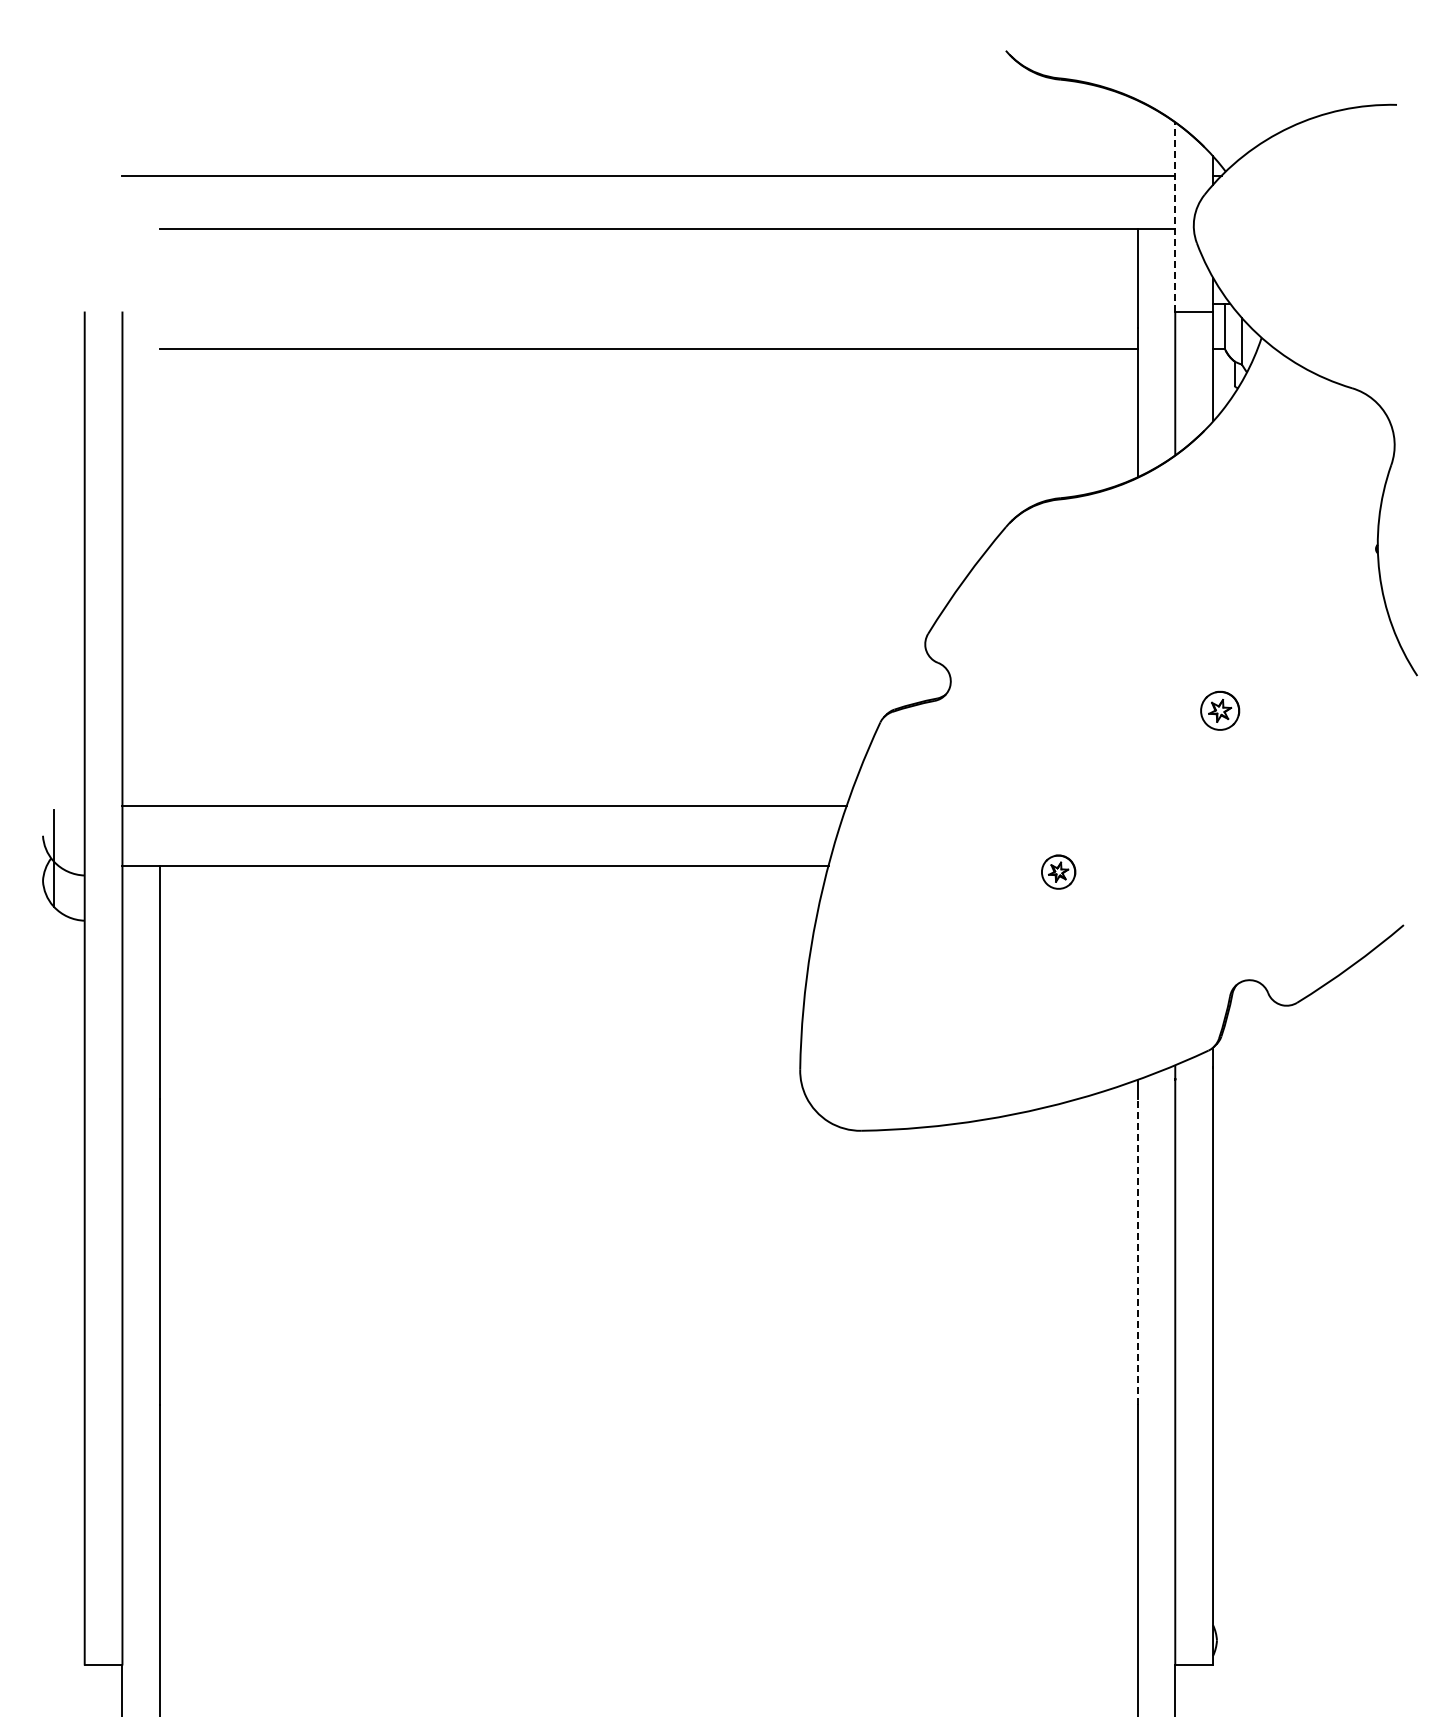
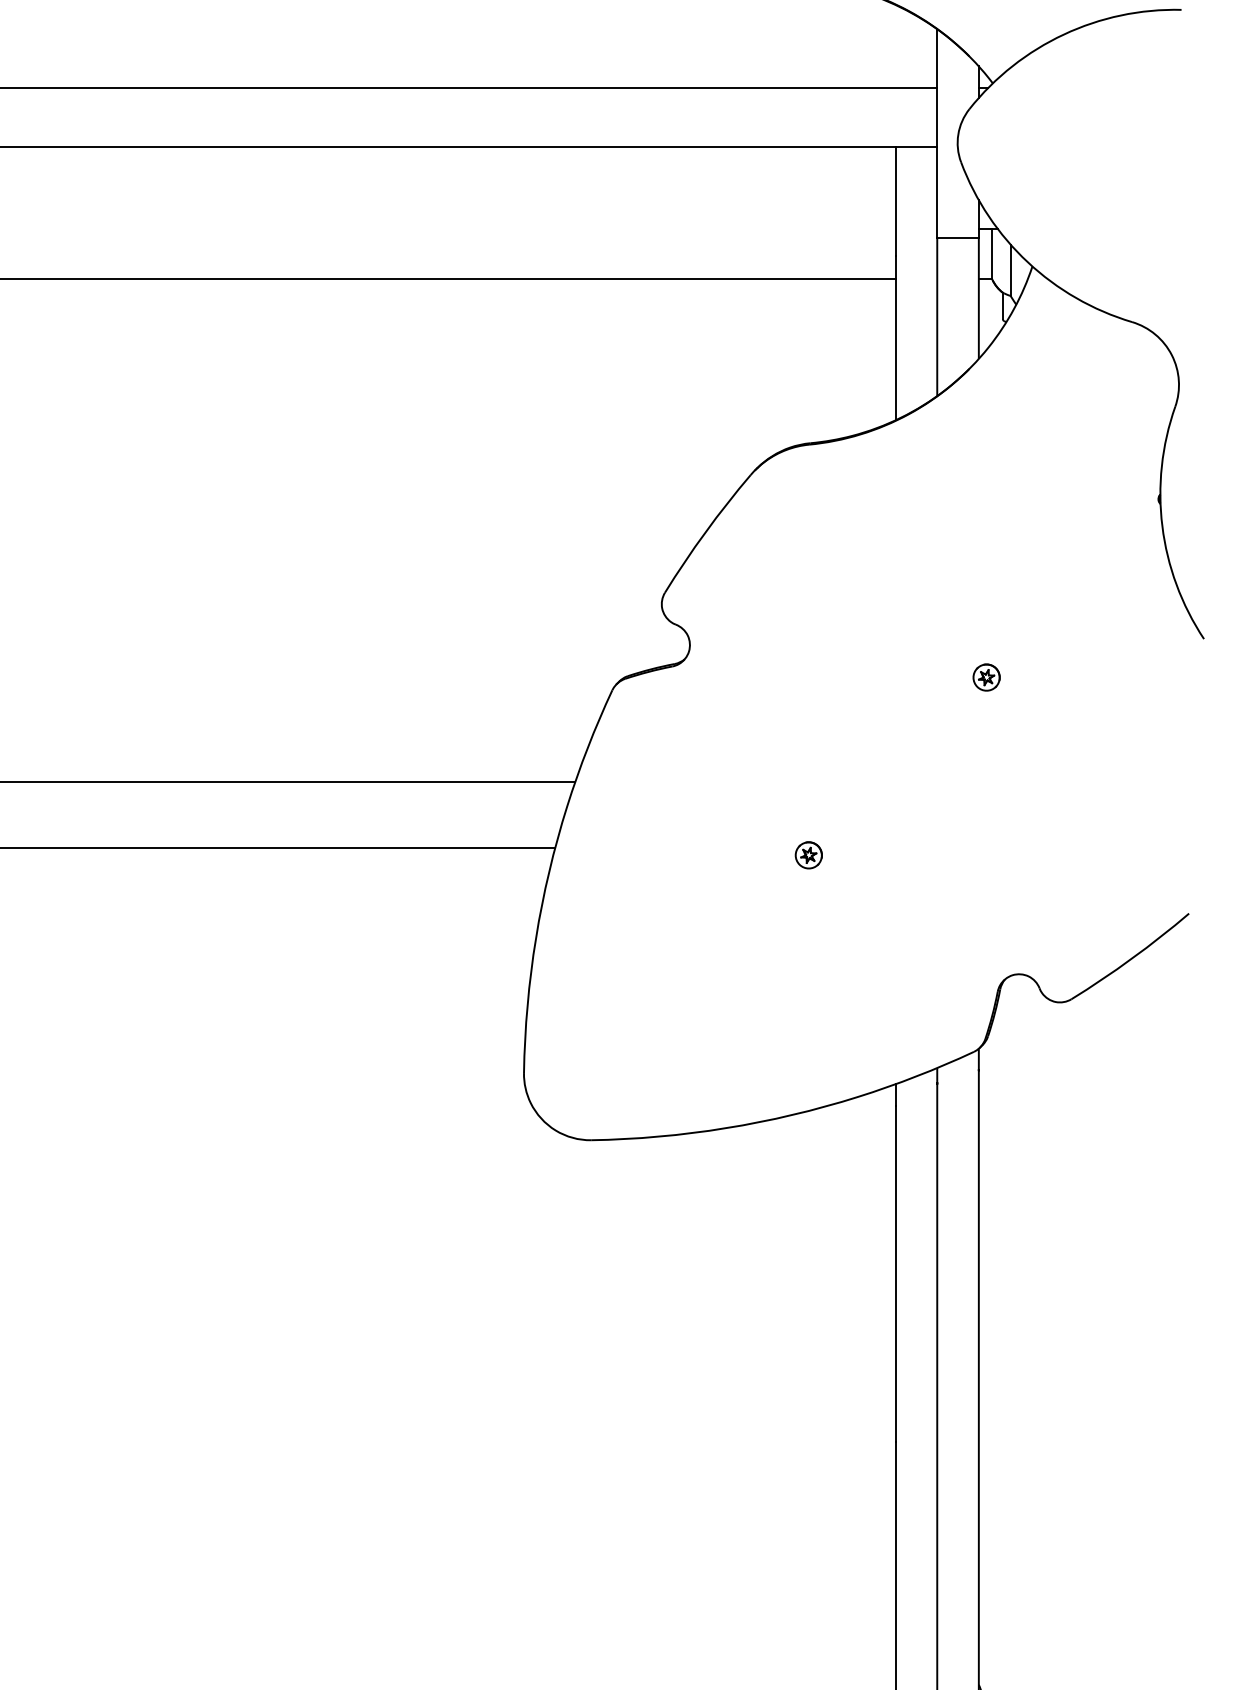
line: (1175, 216) -> (937, 132), dashed -> solid
part: (1219, 710) -> (985, 677), size x0.62
part: (1058, 872) -> (808, 855), size x0.71
line: (1137, 1252) -> (895, 1274), dashed -> solid

